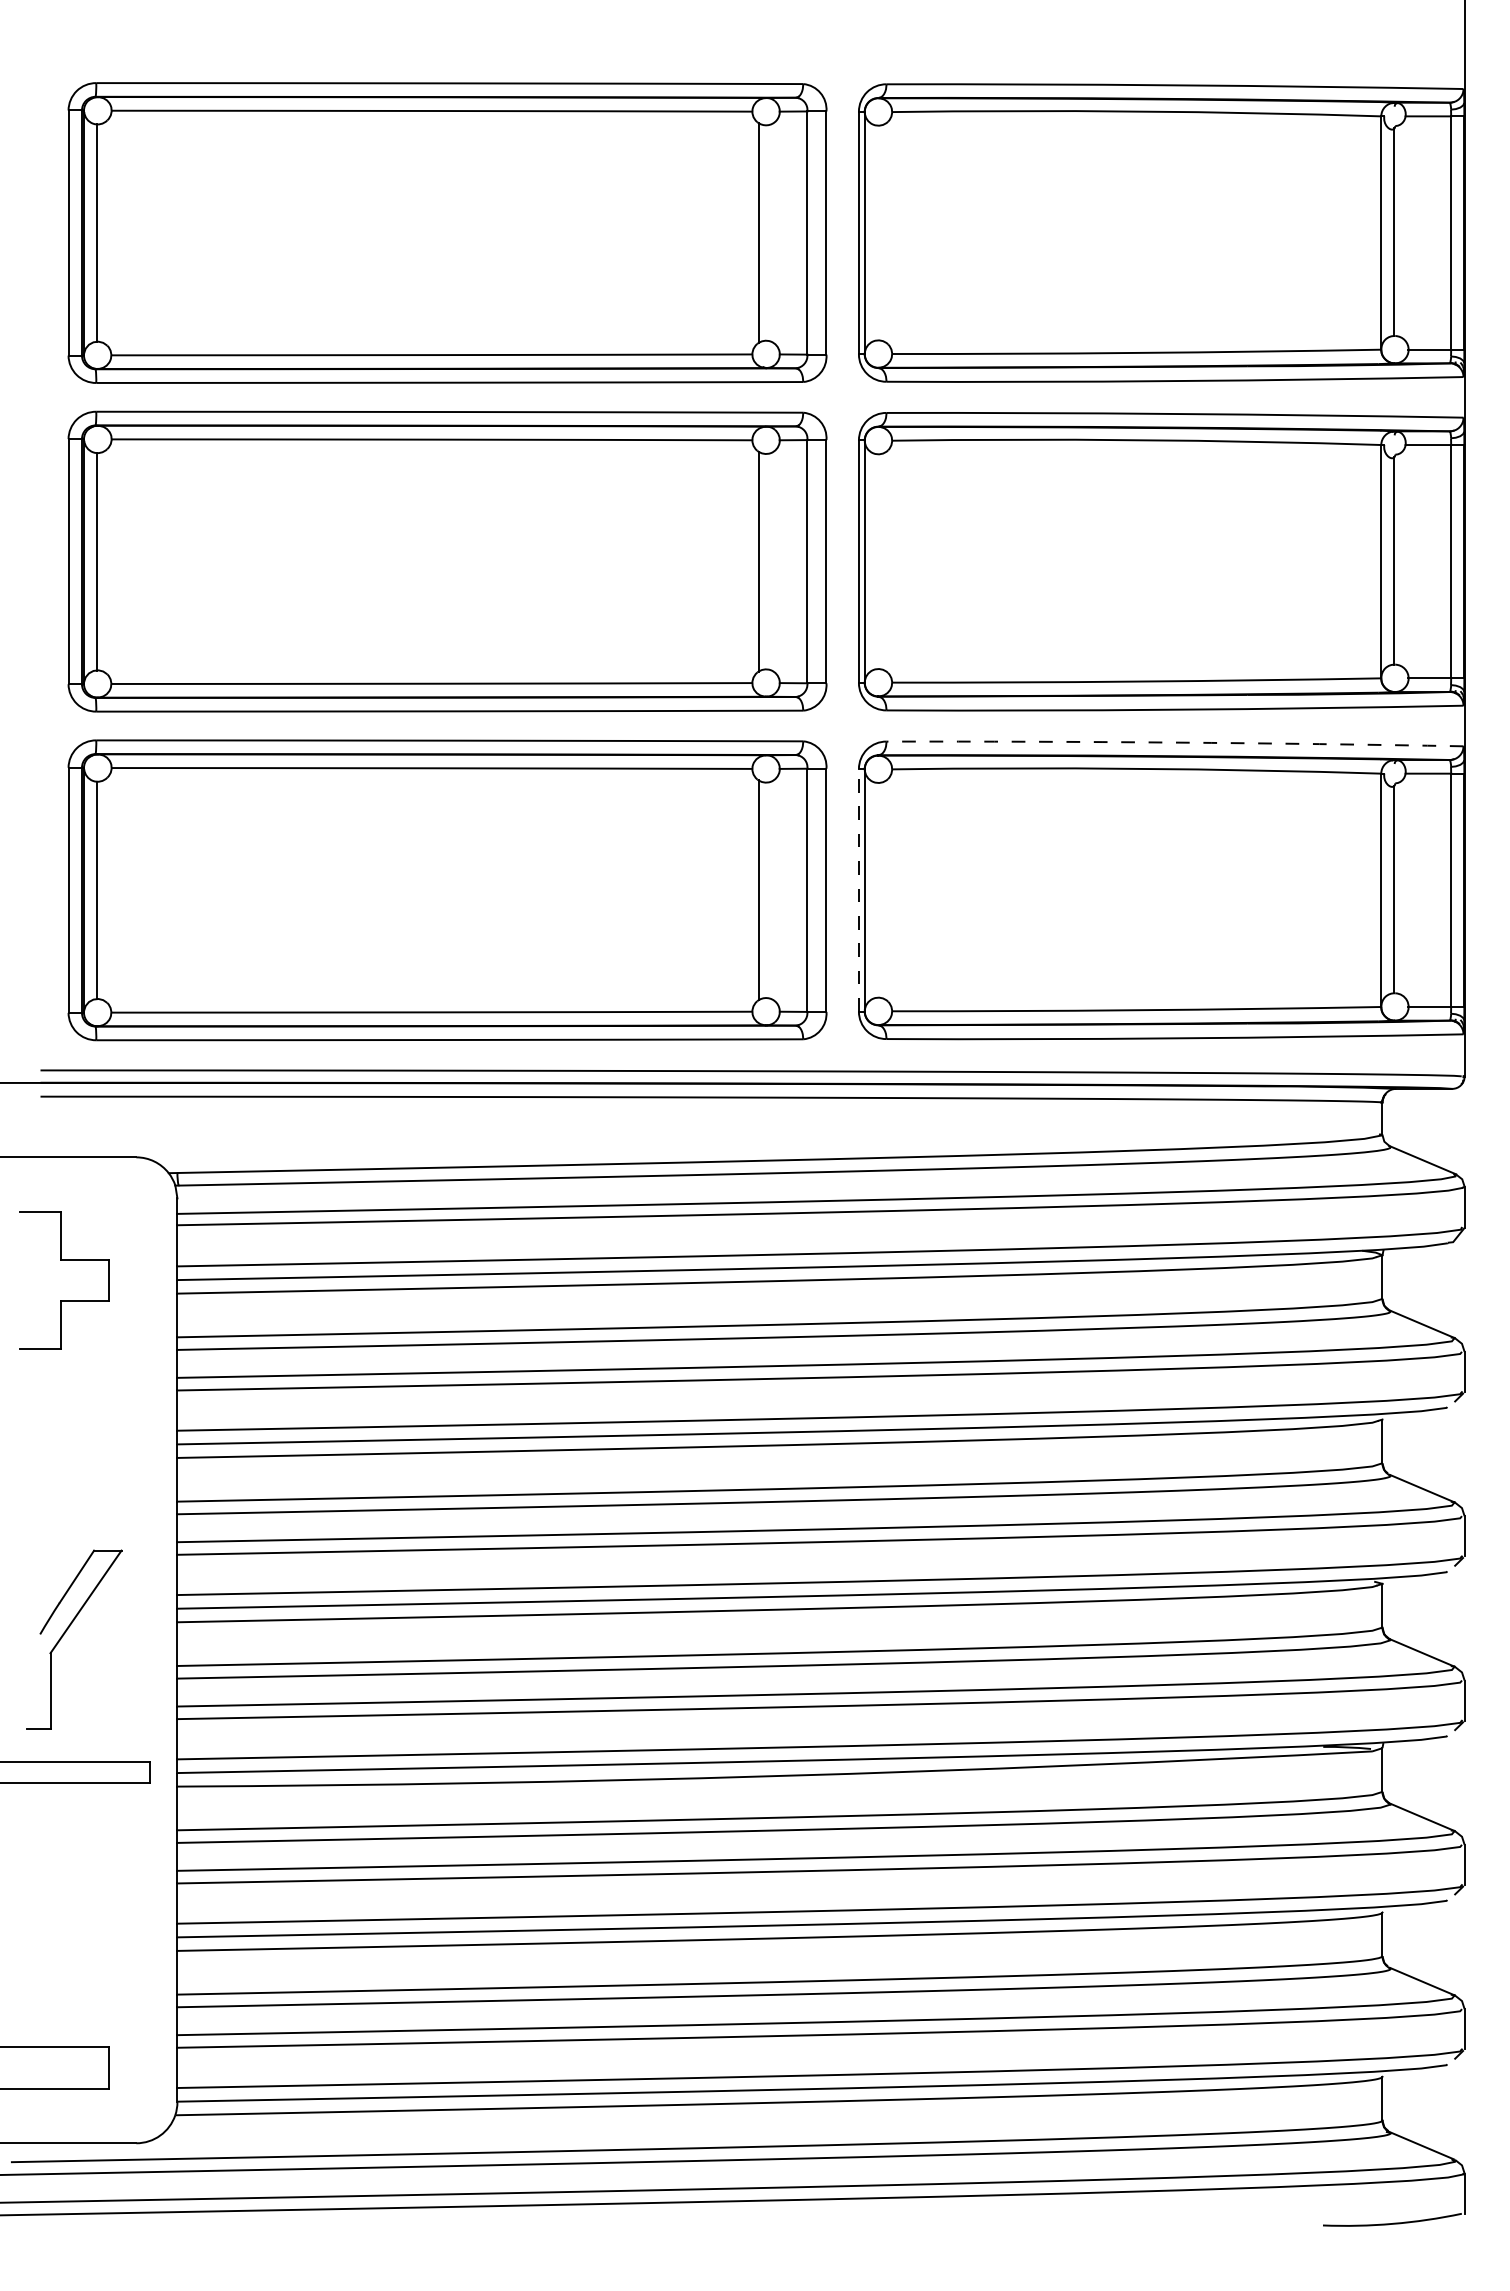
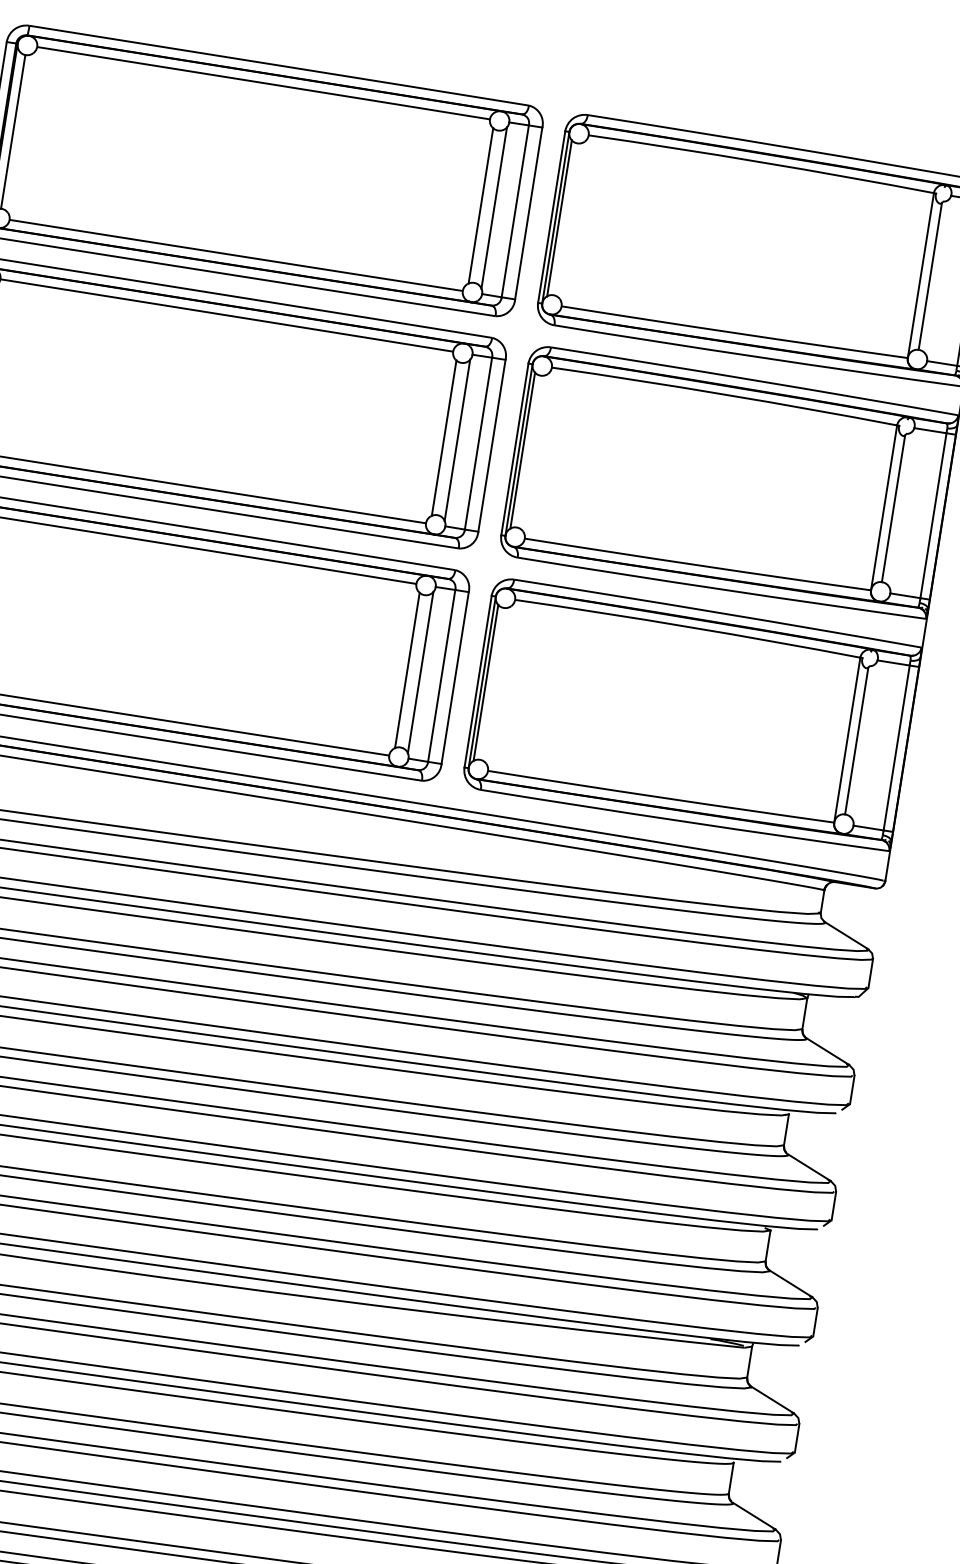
line: (777, 232) -> (494, 207), added
line: (870, 232) -> (559, 218), added
line: (777, 561) -> (457, 440), added
line: (870, 561) -> (523, 450), added
arc: (1175, 742) -> (718, 612), dashed -> solid
line: (858, 889) -> (477, 681), dashed -> solid
line: (870, 889) -> (486, 682), added
line: (777, 890) -> (420, 672), added

